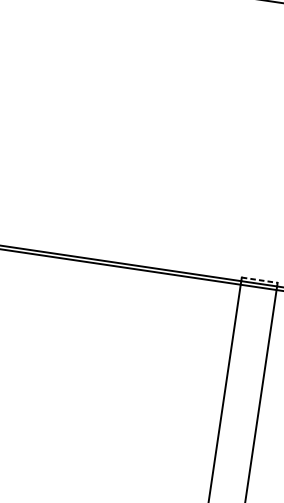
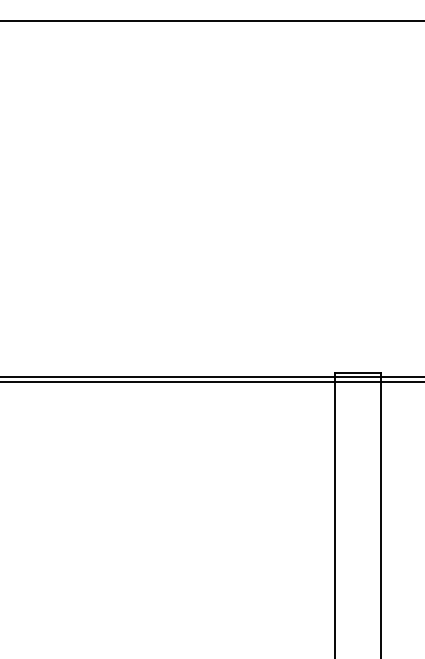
line: (259, 280) -> (357, 372), dashed -> solid

